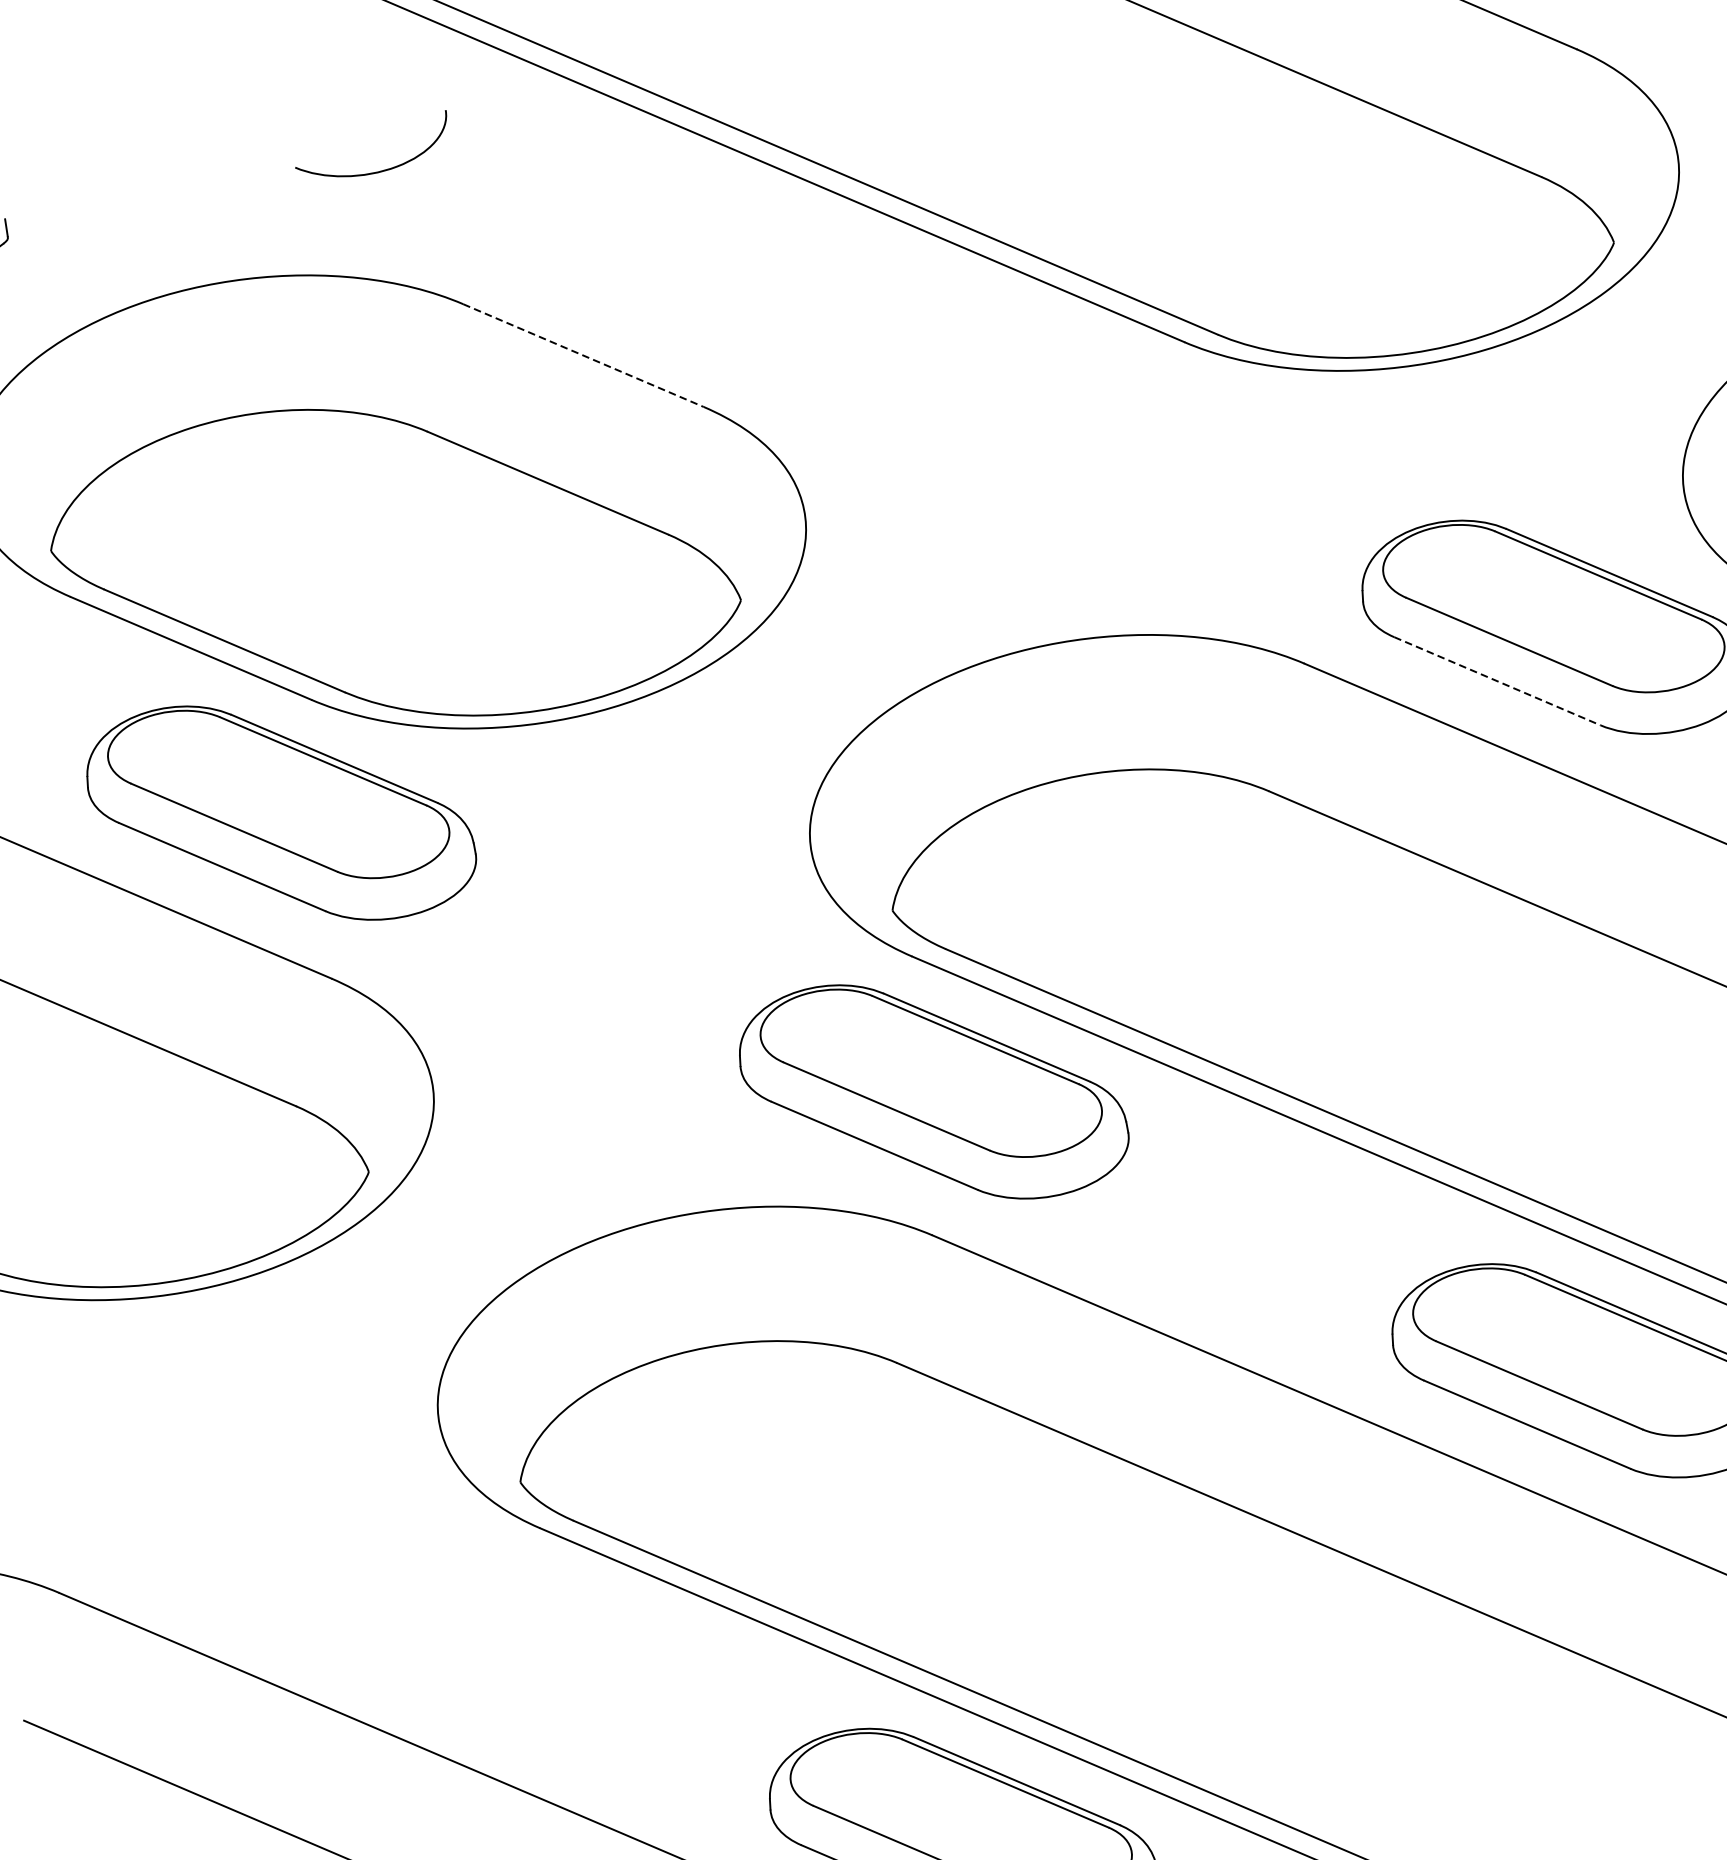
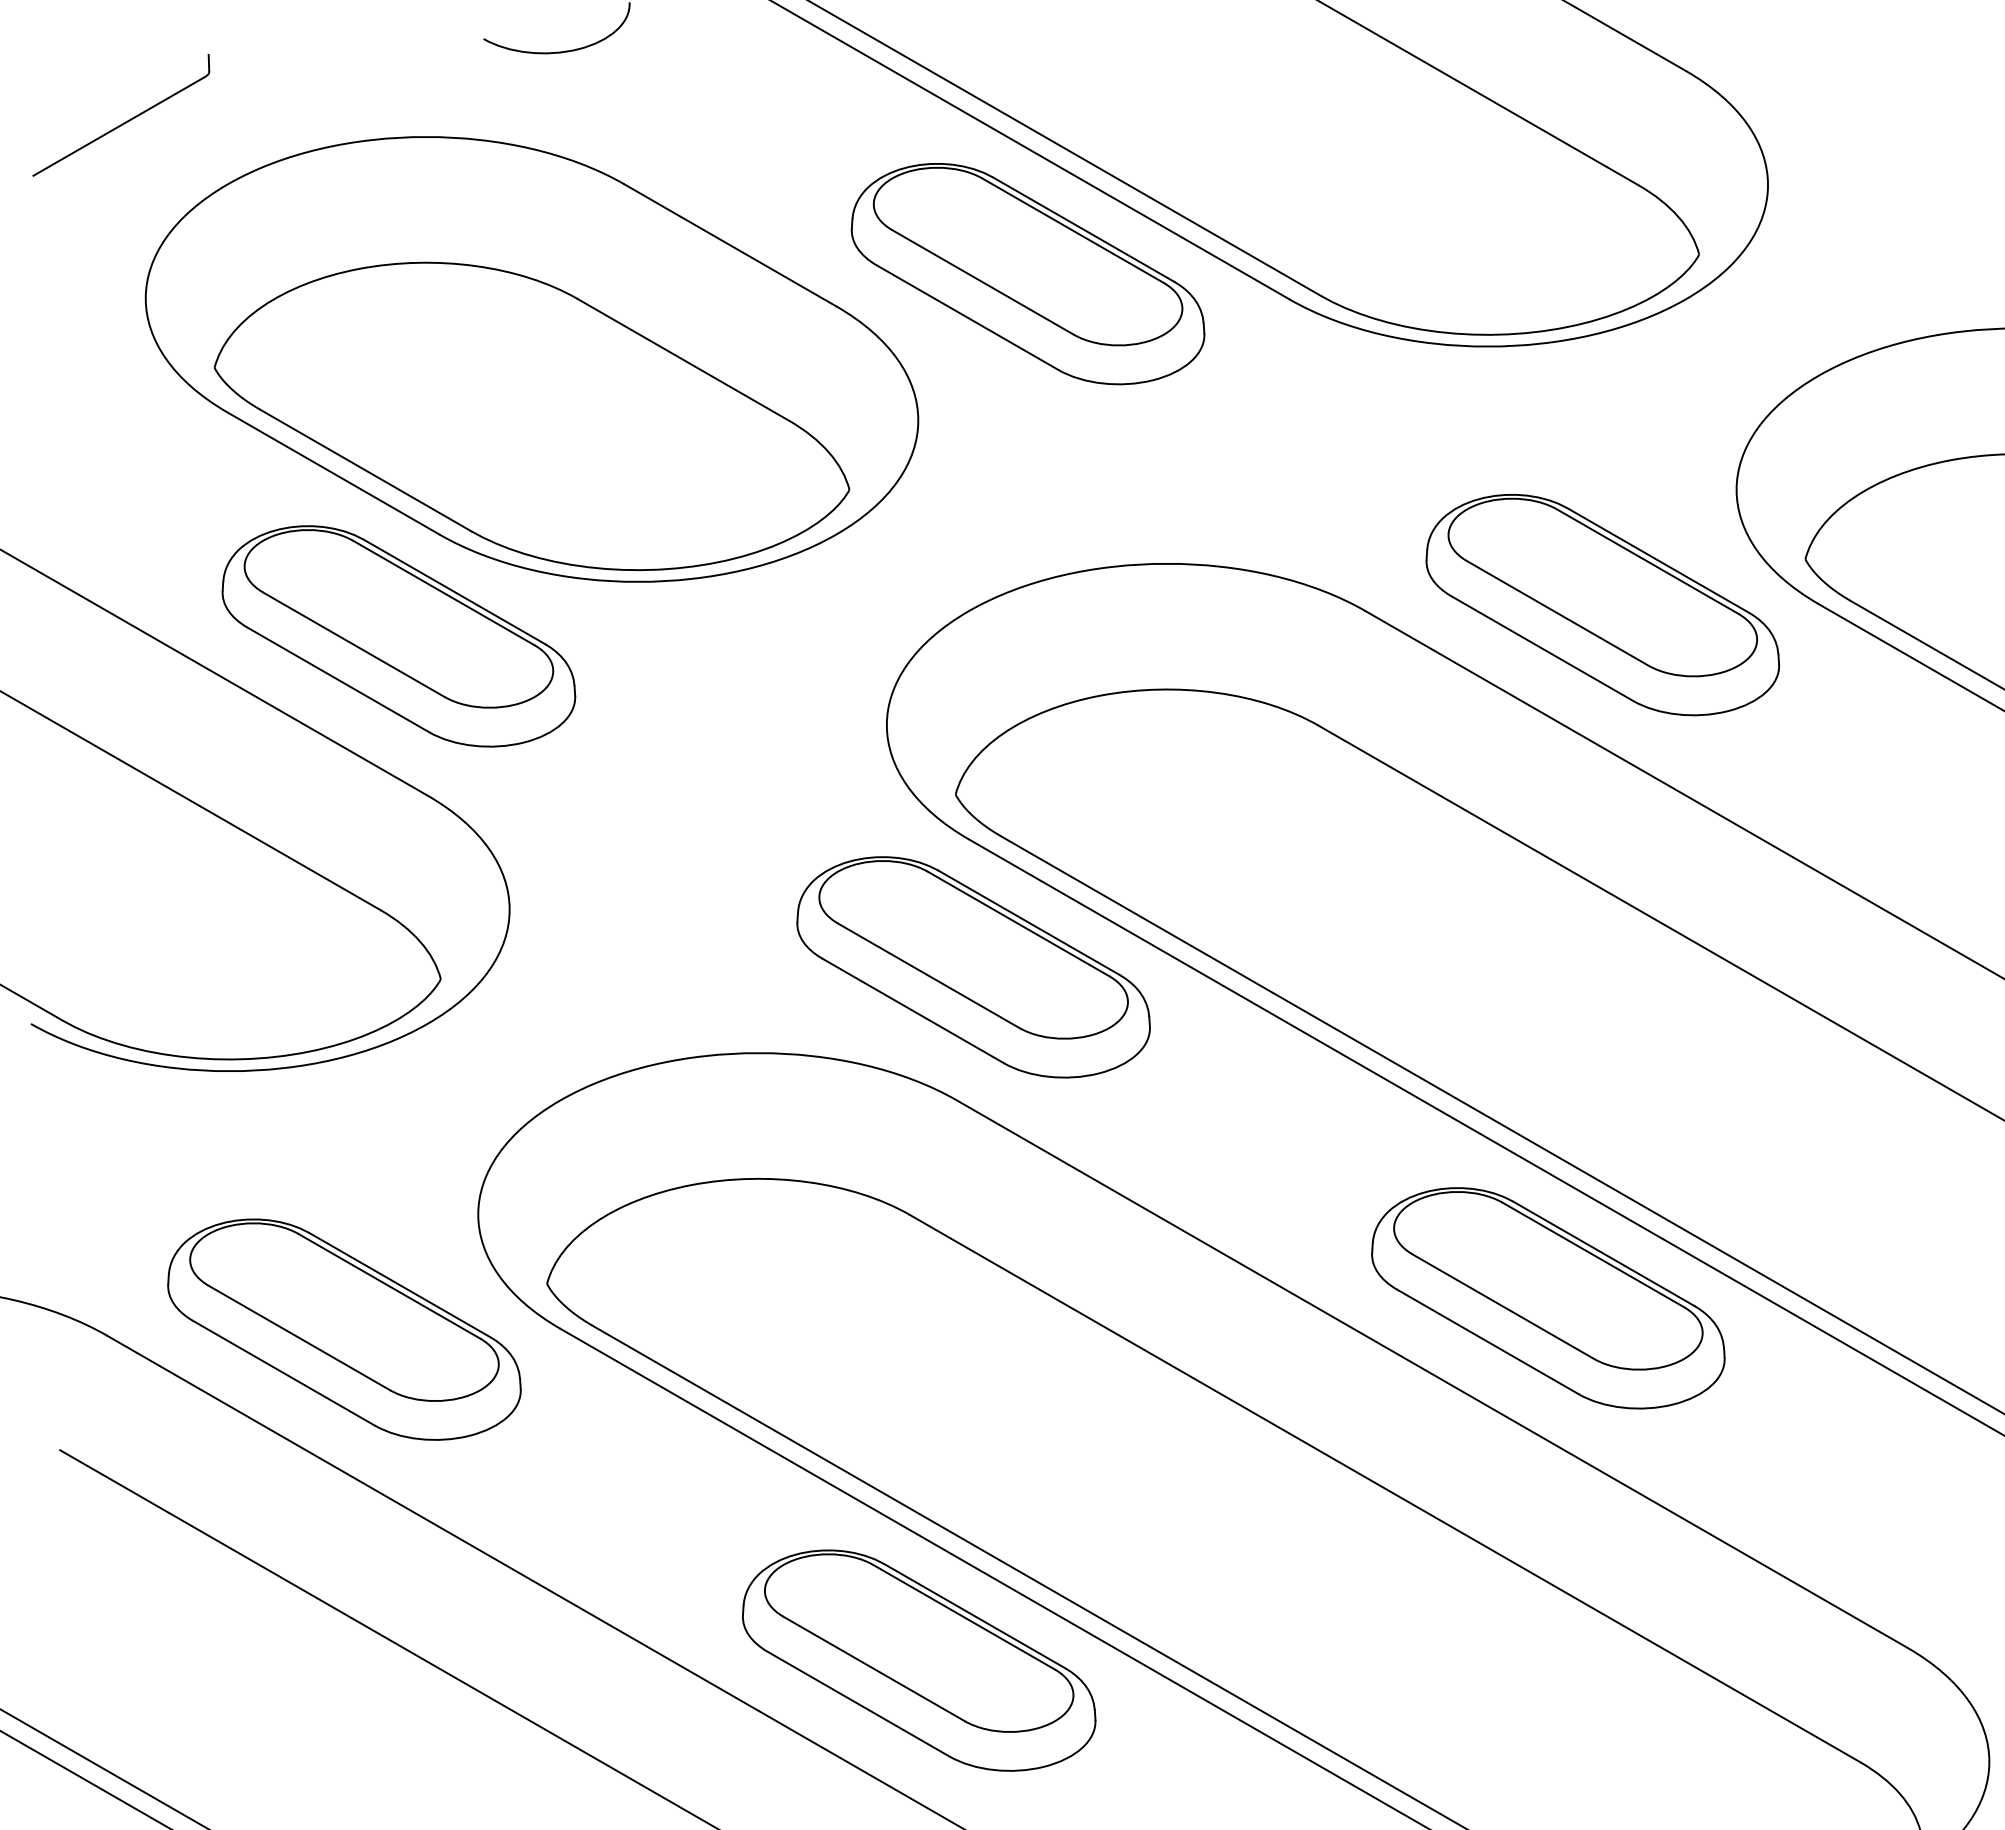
part: (902, 348) -> (1027, 274), added
line: (583, 355) -> (730, 245), dashed -> solid
line: (1497, 681) -> (1542, 648), dashed -> solid
part: (310, 1556) -> (344, 1329), added

